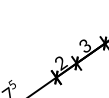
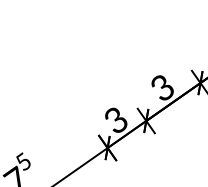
text: (63, 64) -> (121, 123), 2 -> 3

